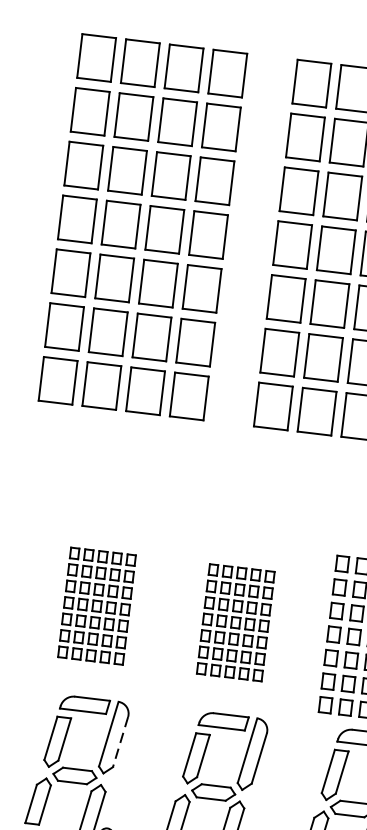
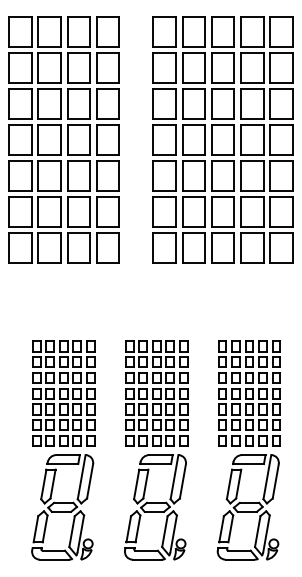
part: (96, 605) -> (63, 393), size x1.43
part: (235, 622) -> (156, 393), size x1.43
line: (119, 742) -> (89, 481), dashed -> solid

